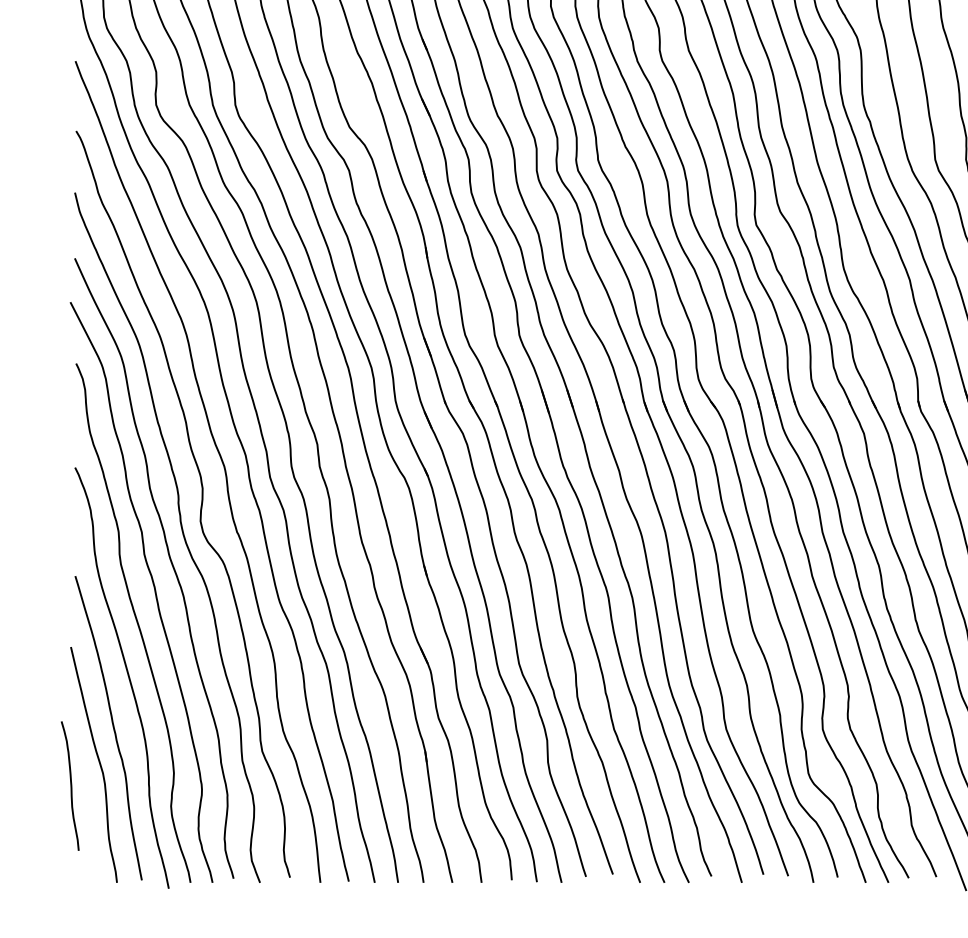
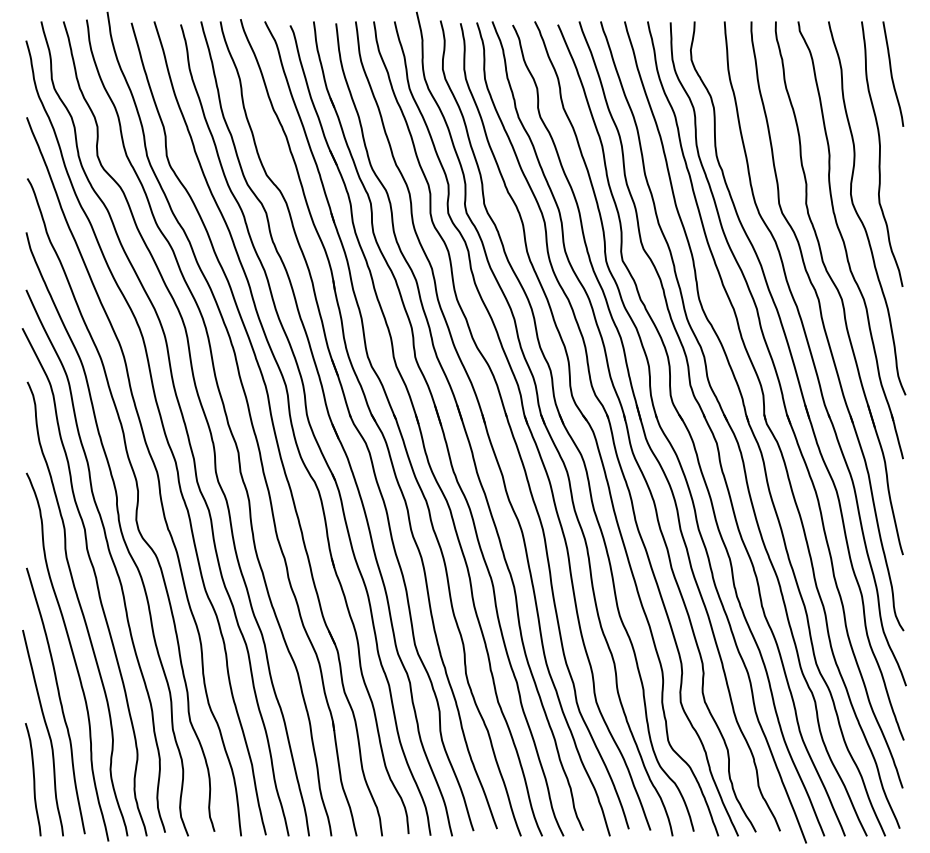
curve: (70, 785) -> (33, 779), moved

